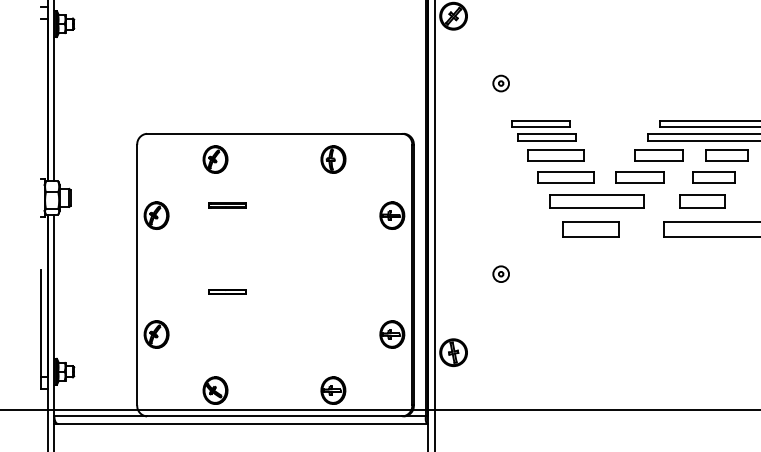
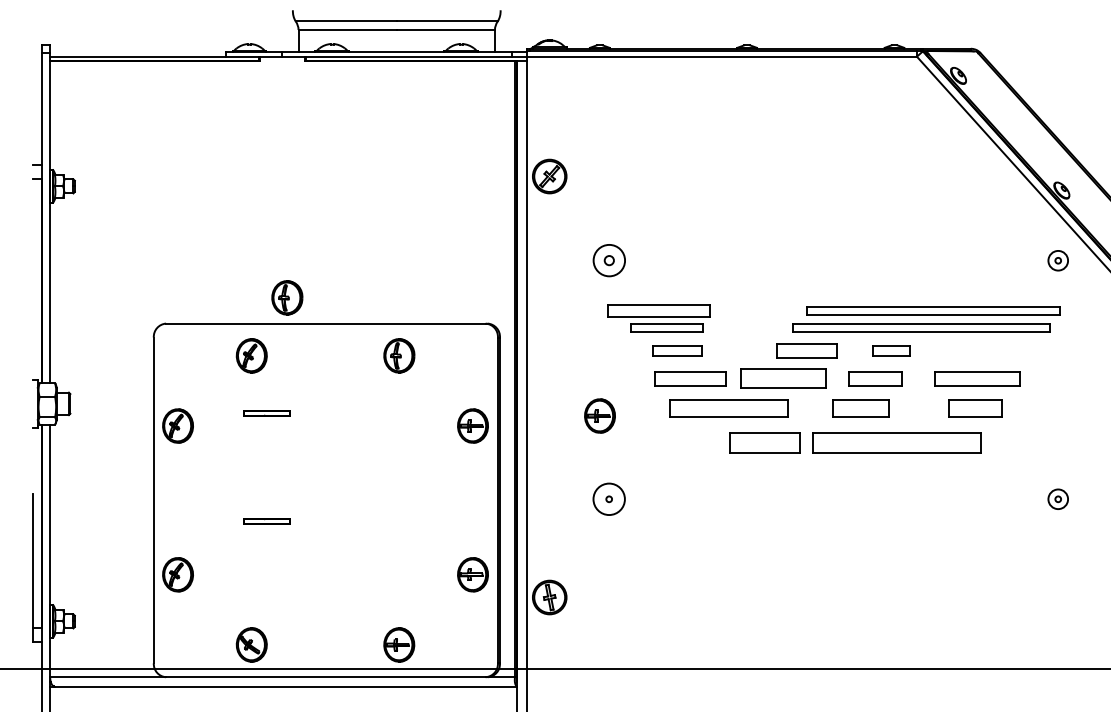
part: (500, 83) -> (608, 260), size x1.6
part: (244, 112) -> (287, 297), added
part: (540, 123) -> (658, 310), size x1.4
part: (554, 155) -> (676, 350), size x0.7
part: (726, 155) -> (891, 350), size x0.7
part: (640, 177) -> (783, 378), size x1.4
part: (493, 207) -> (599, 415), added
part: (590, 228) -> (764, 442), moved
circle: (501, 274) -> (609, 499), size x1.6

